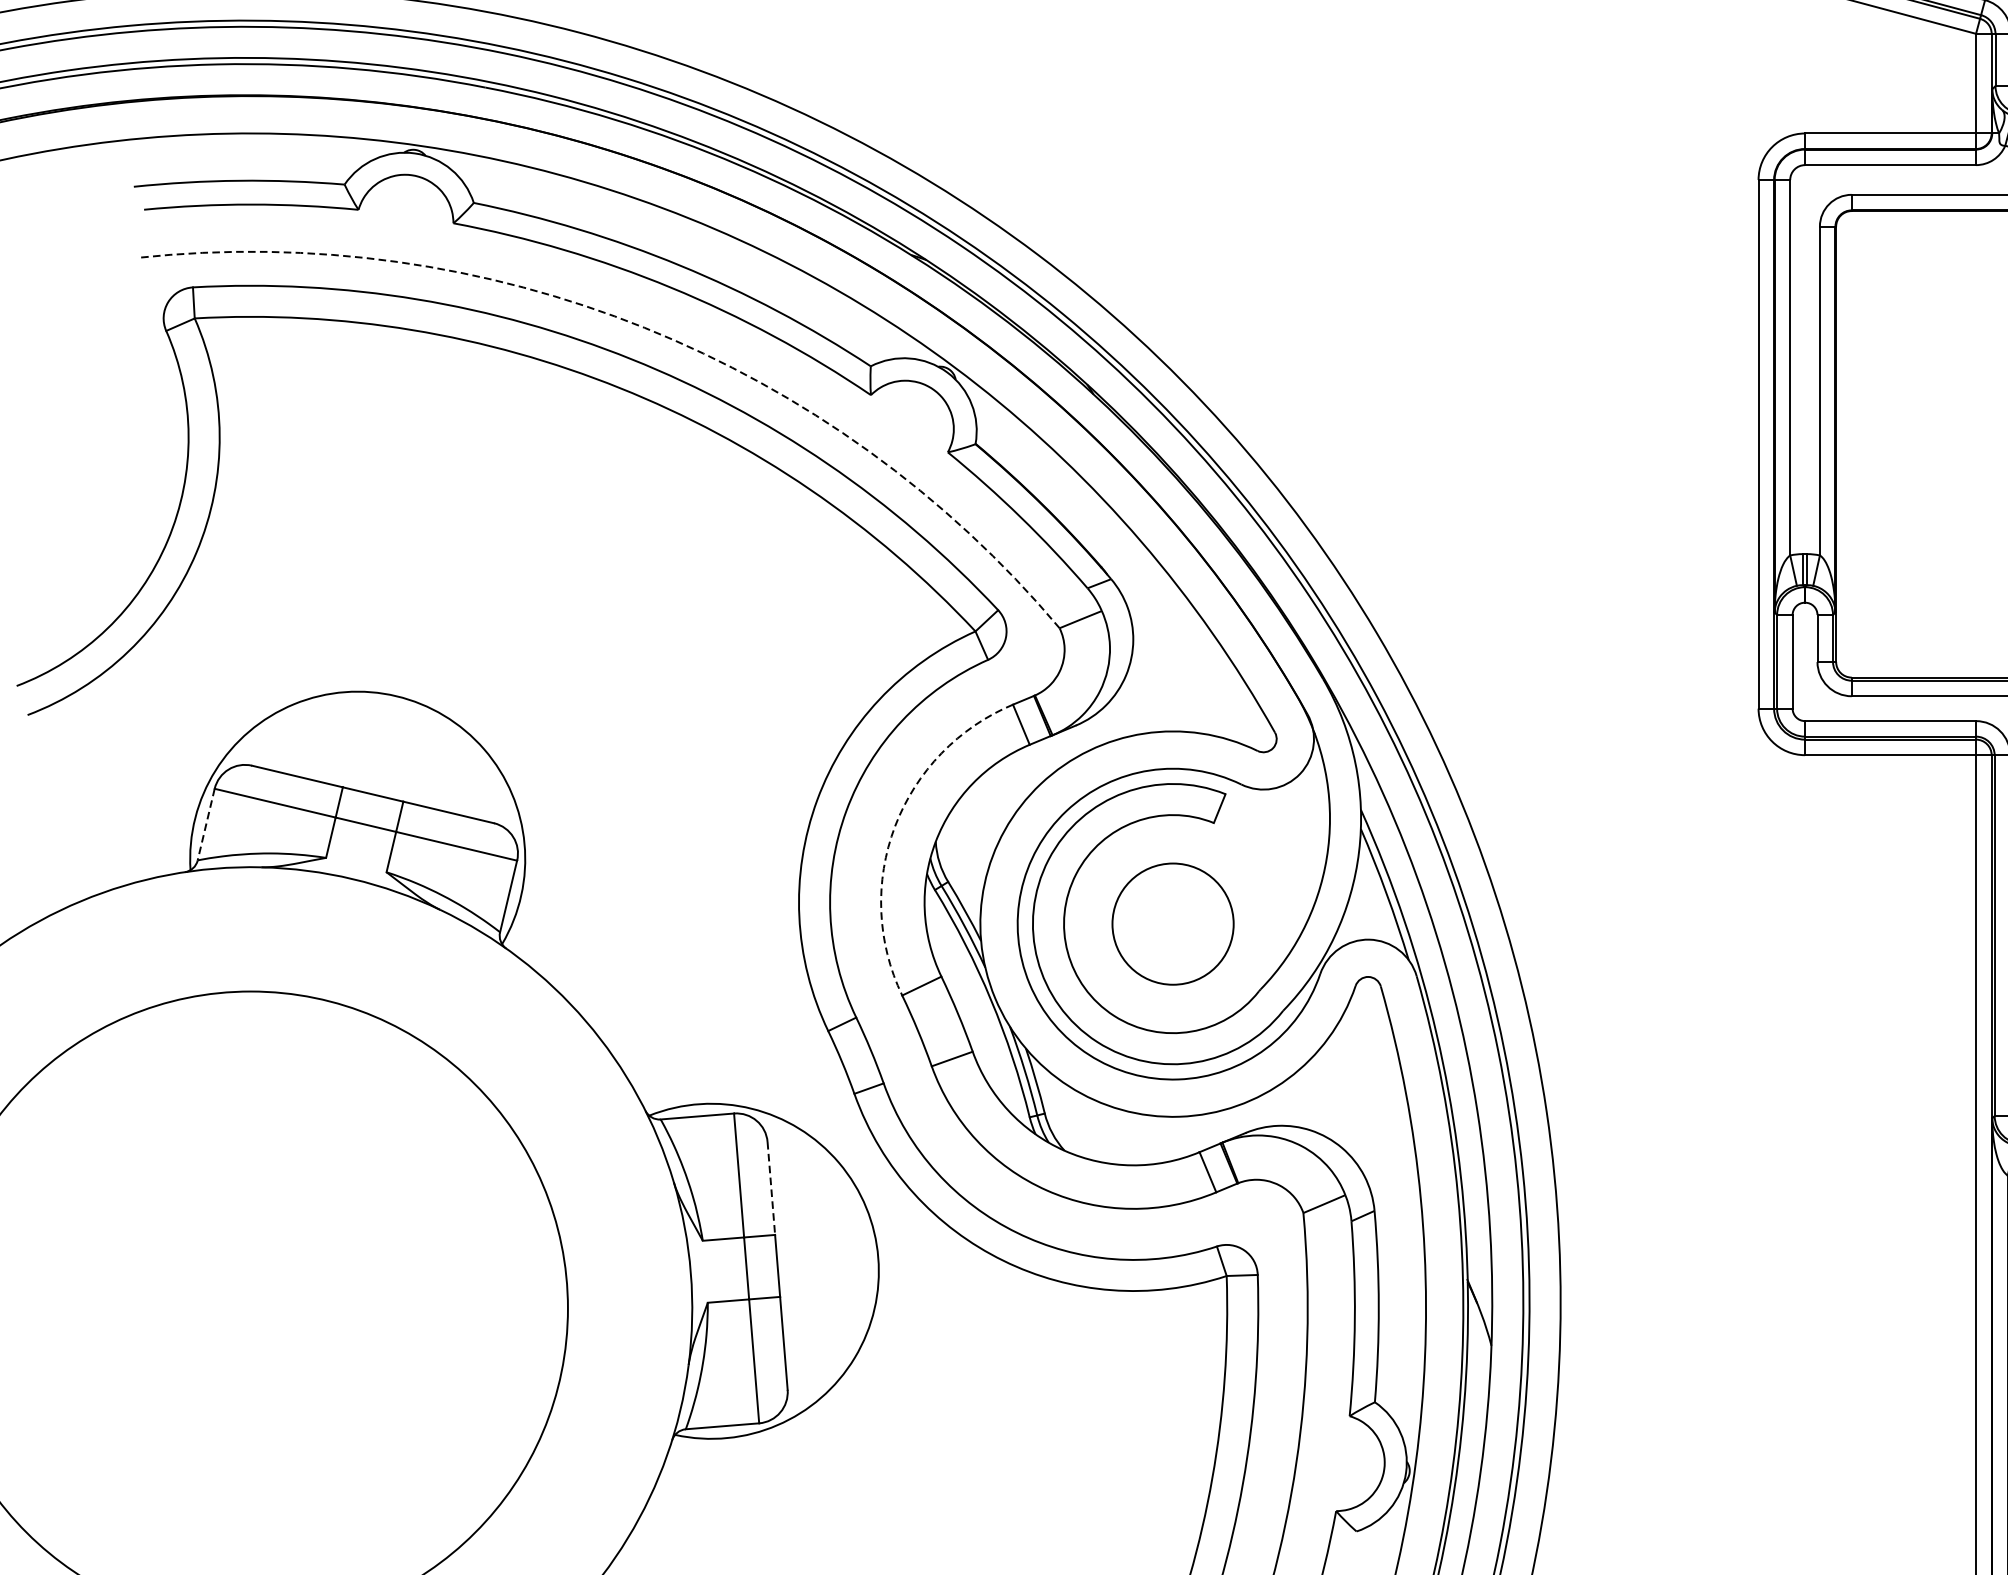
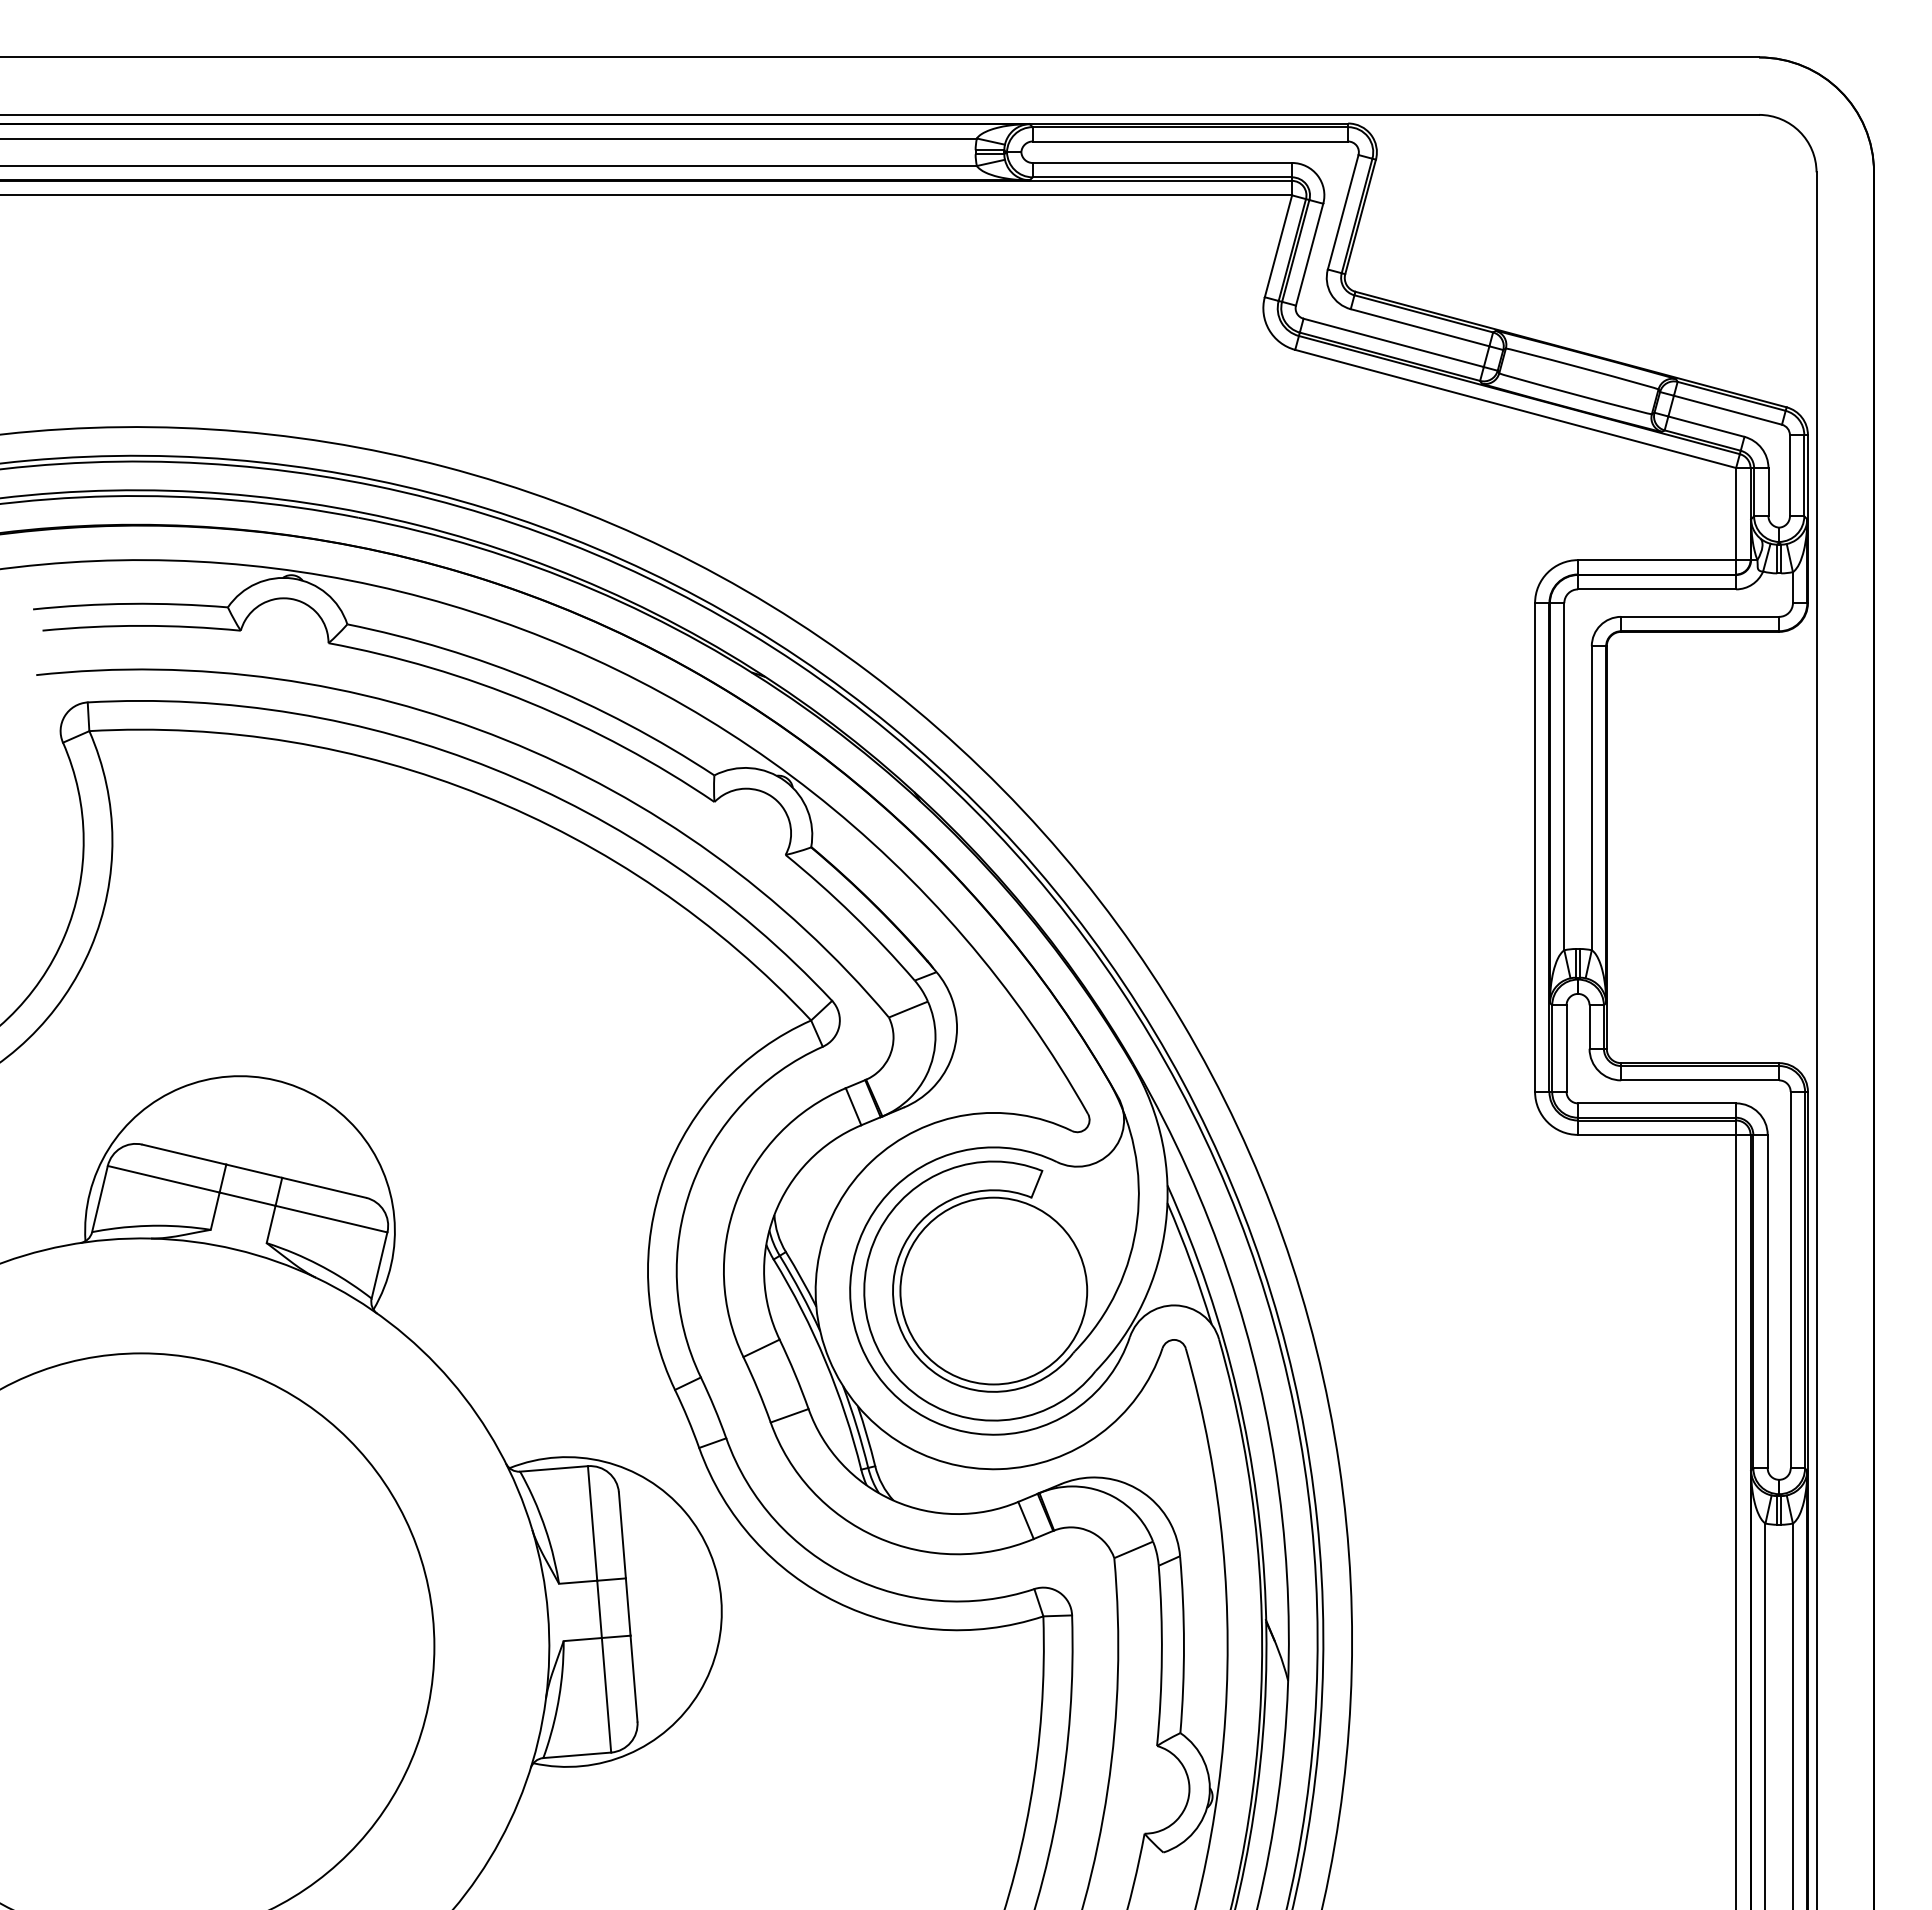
arc: (644, 327) -> (505, 739), dashed -> solid
line: (205, 825) -> (99, 1199), dashed -> solid
arc: (894, 826) -> (736, 1200), dashed -> solid
circle: (1172, 923) -> (993, 1290), size x1.67
line: (771, 1188) -> (622, 1535), dashed -> solid

